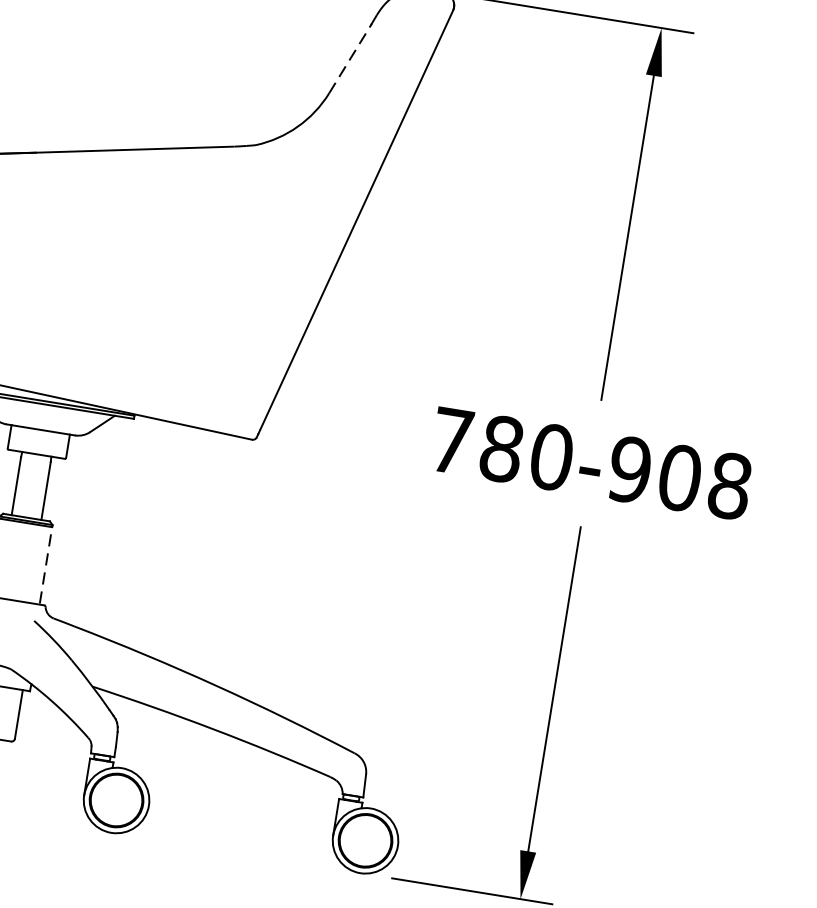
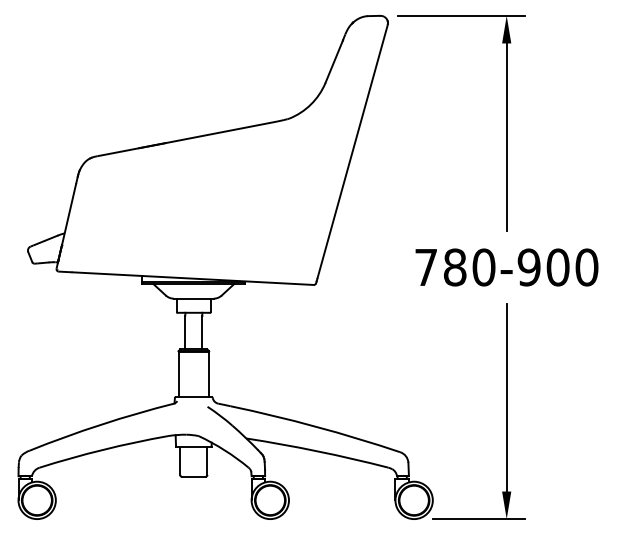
line: (350, 58) -> (334, 61), dashed -> solid
text: (729, 485) -> (586, 267), 780-908 -> 780-900
line: (46, 563) -> (209, 373), dashed -> solid

